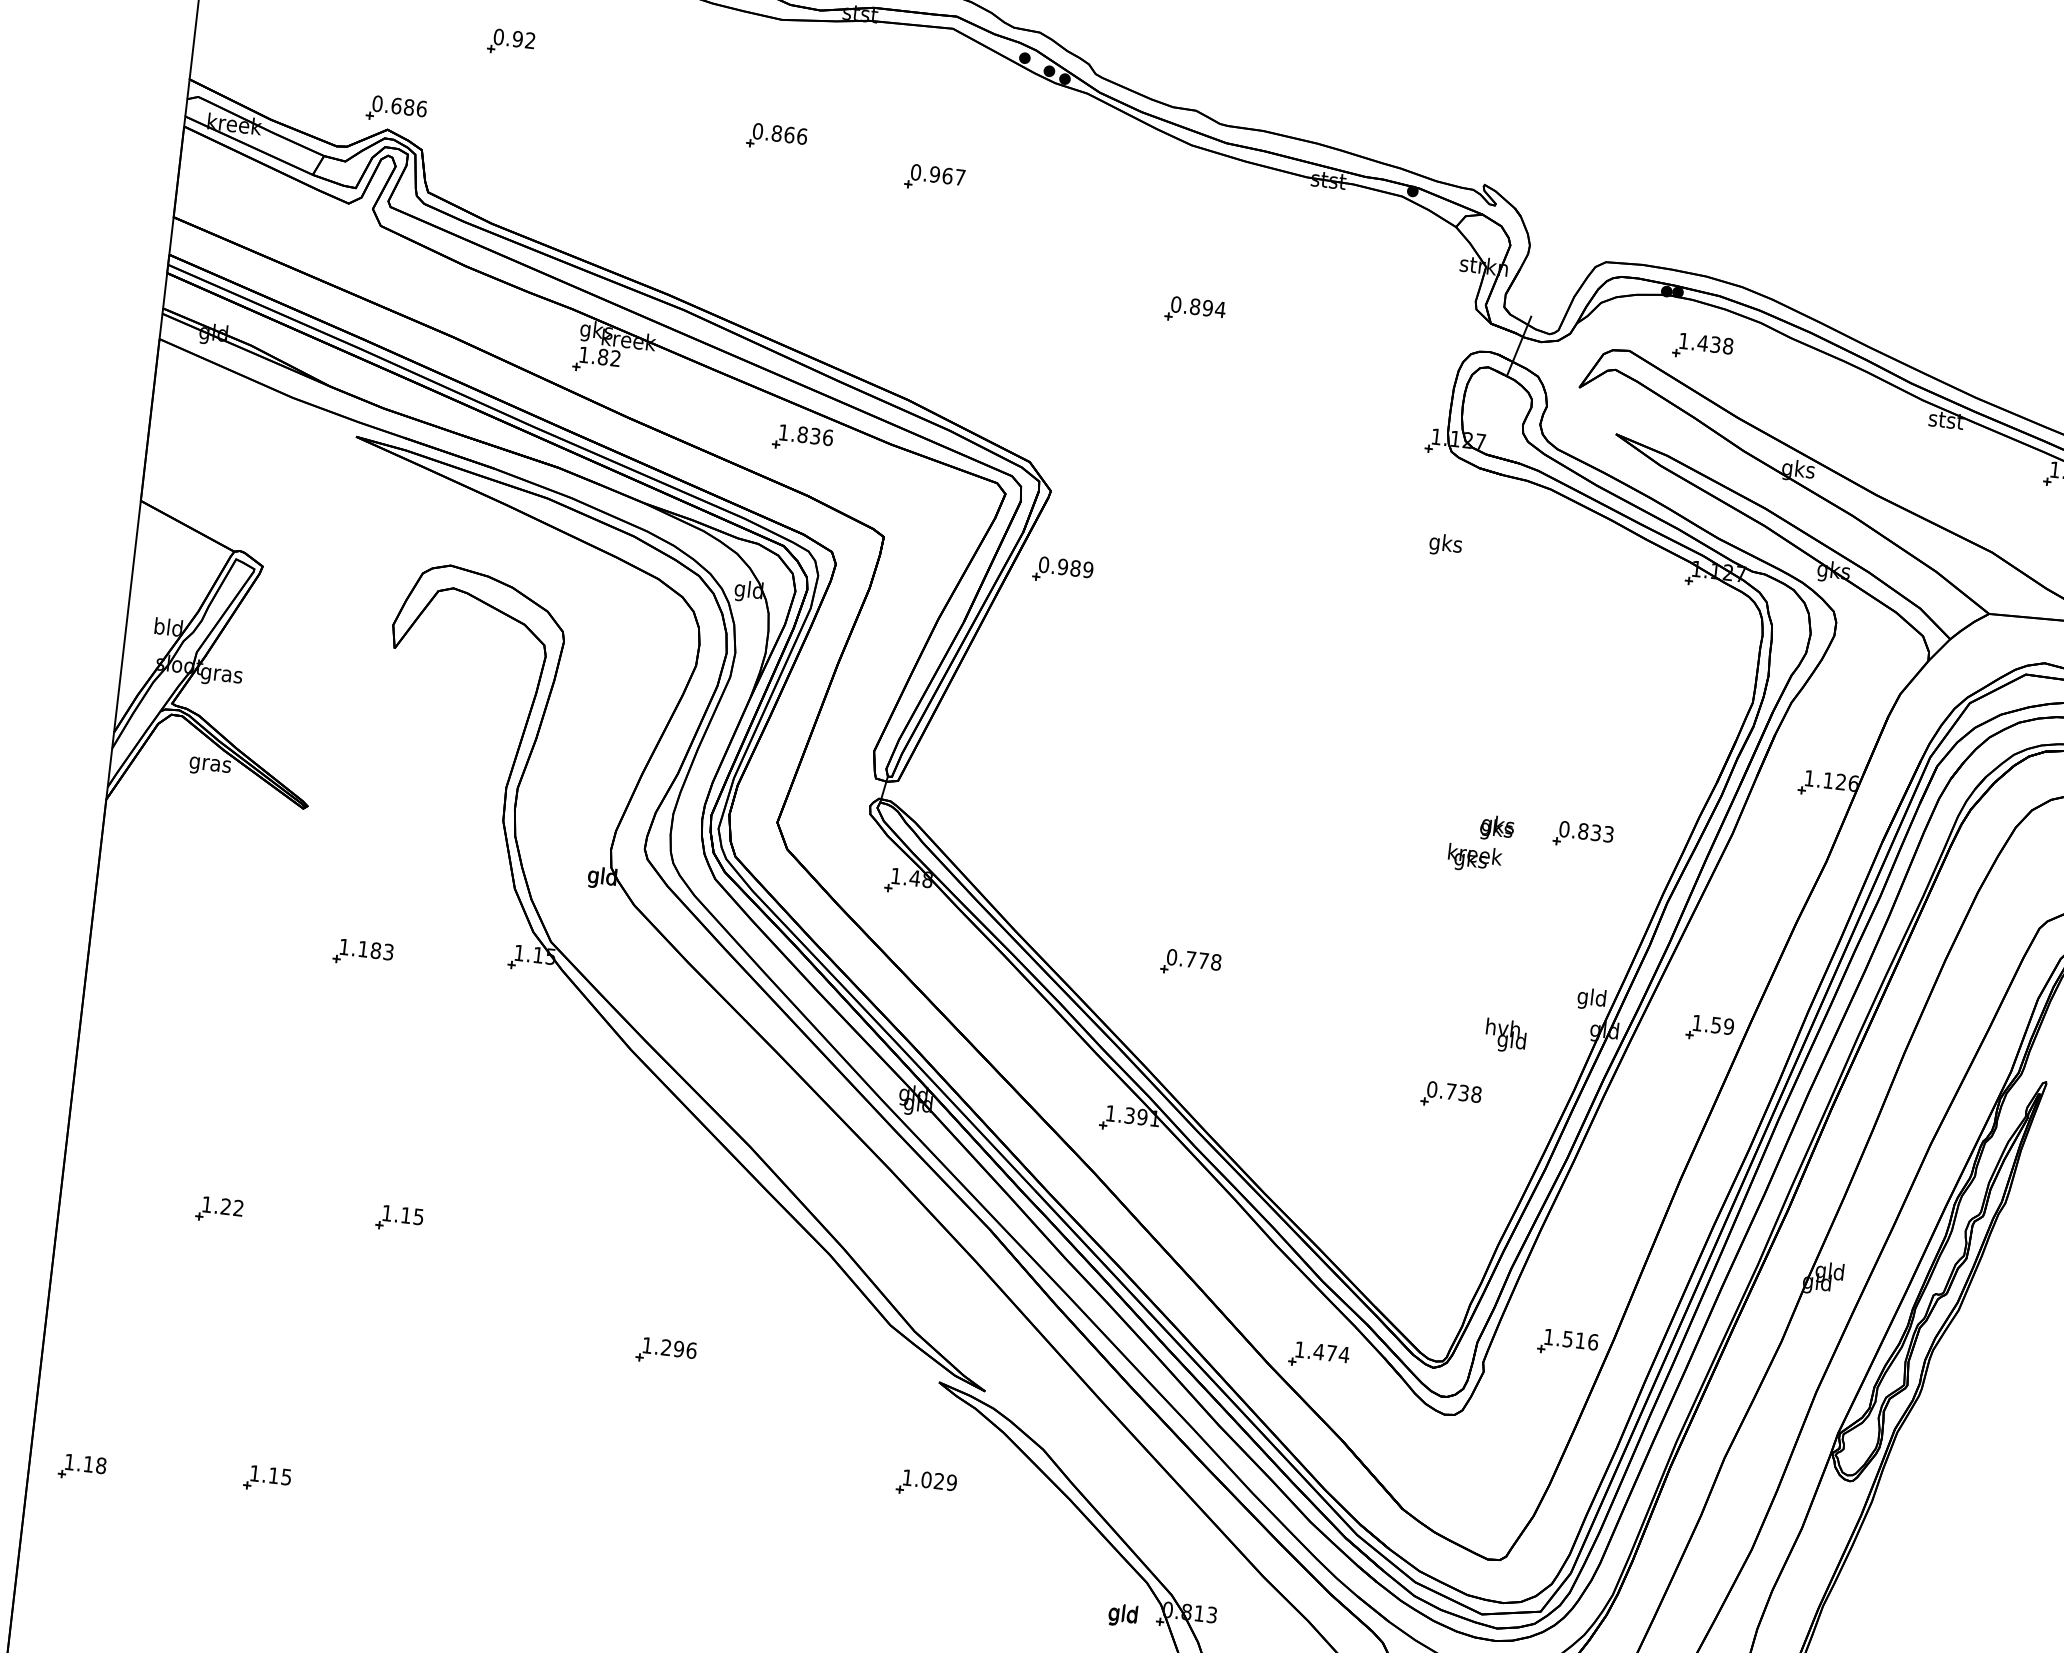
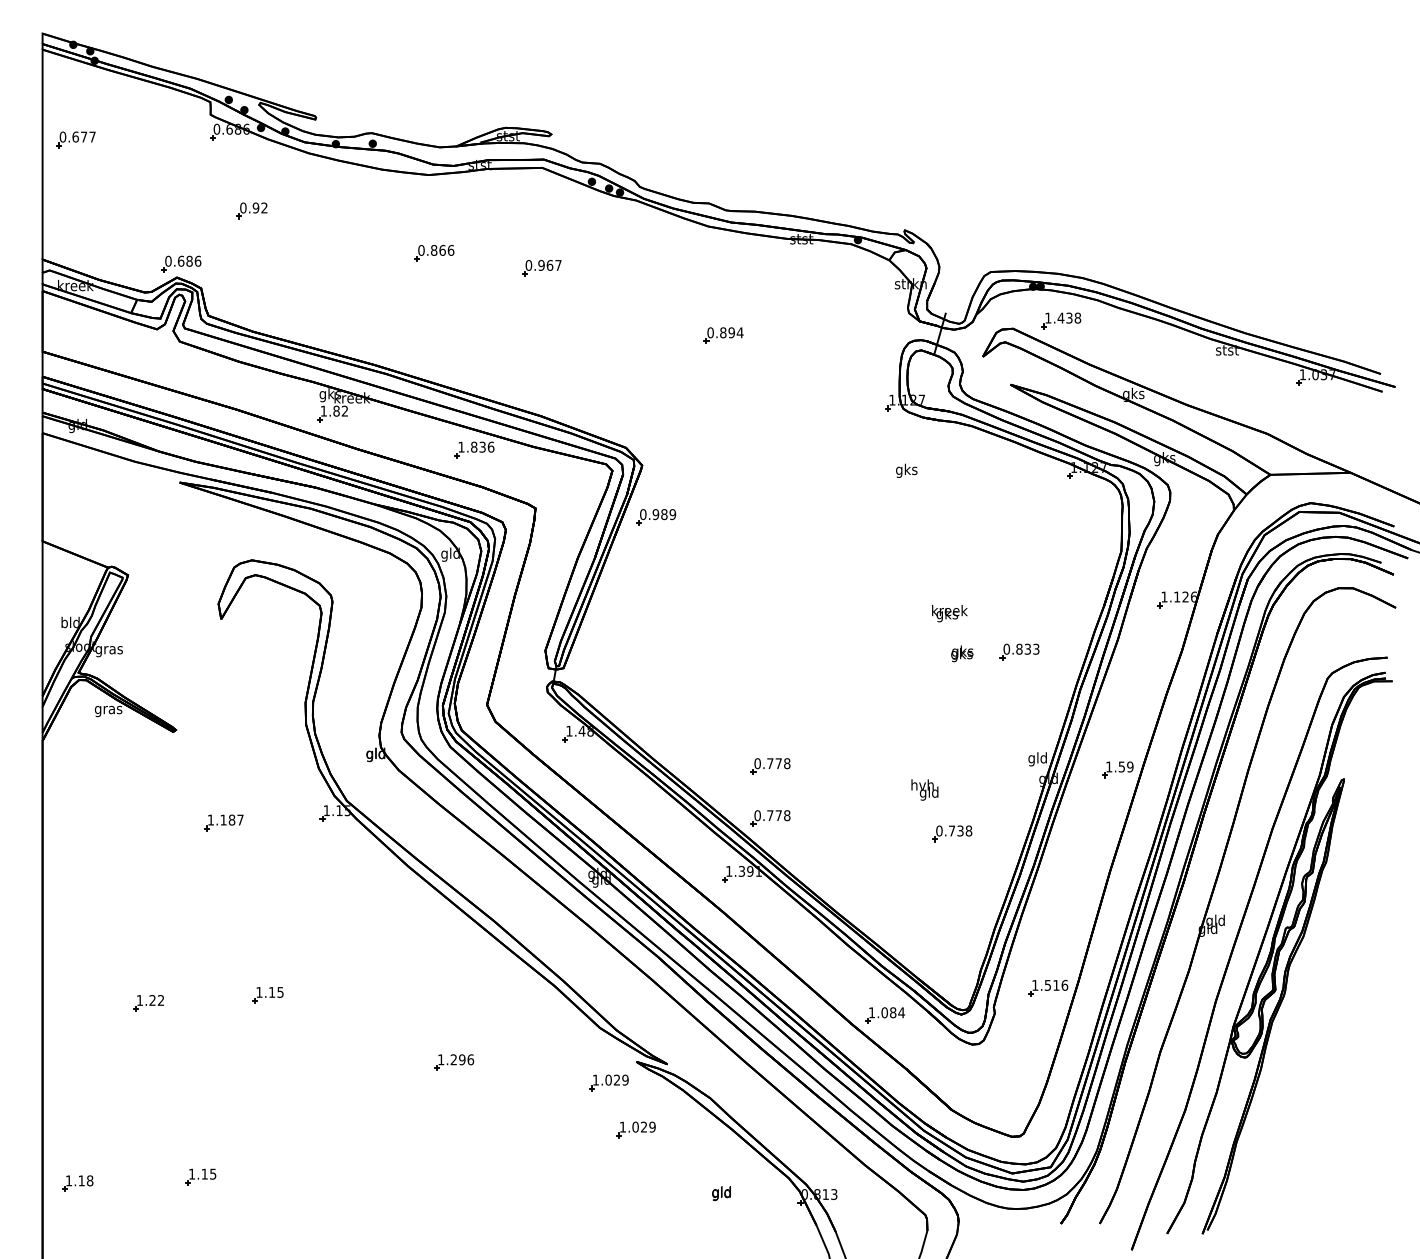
text: (1474, 858) -> (949, 613), moved
text: (388, 951) -> (240, 819), 1.183 -> 1.187
text: (1505, 1035) -> (924, 789), moved
part: (1181, 1041) -> (770, 818), added
text: (1324, 1352) -> (888, 1012), 1.474 -> 1.084
part: (893, 1408) -> (608, 1082), added
text: (1122, 1615) -> (721, 1193), moved

